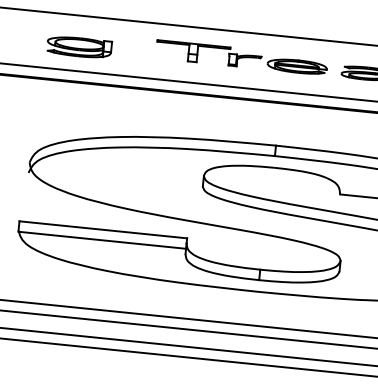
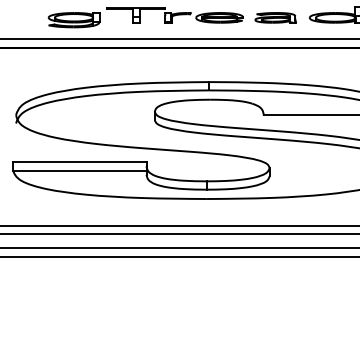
part: (78, 47) -> (73, 20), moved

